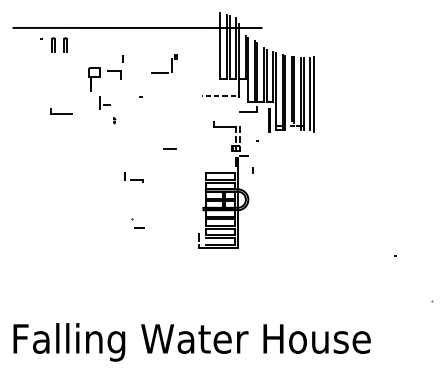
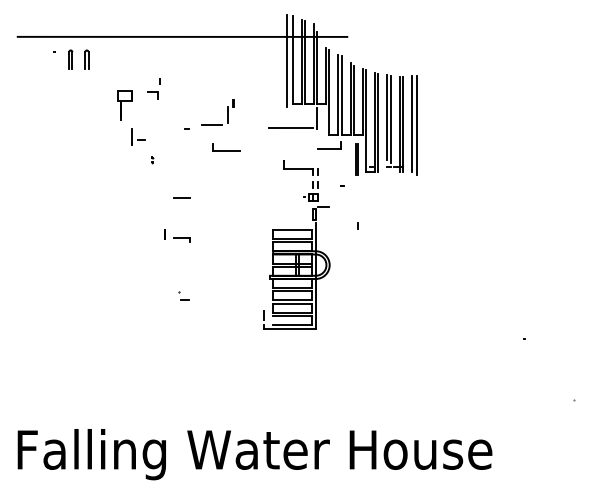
line: (216, 45) -> (287, 60), added
part: (171, 63) -> (227, 112), moved
part: (115, 66) -> (153, 88), size x0.62
line: (218, 96) -> (290, 127), dashed -> solid
part: (61, 111) -> (226, 147), moved
line: (169, 148) -> (181, 197), moved
line: (252, 169) -> (357, 225), moved
part: (138, 222) -> (183, 295), size x0.62

